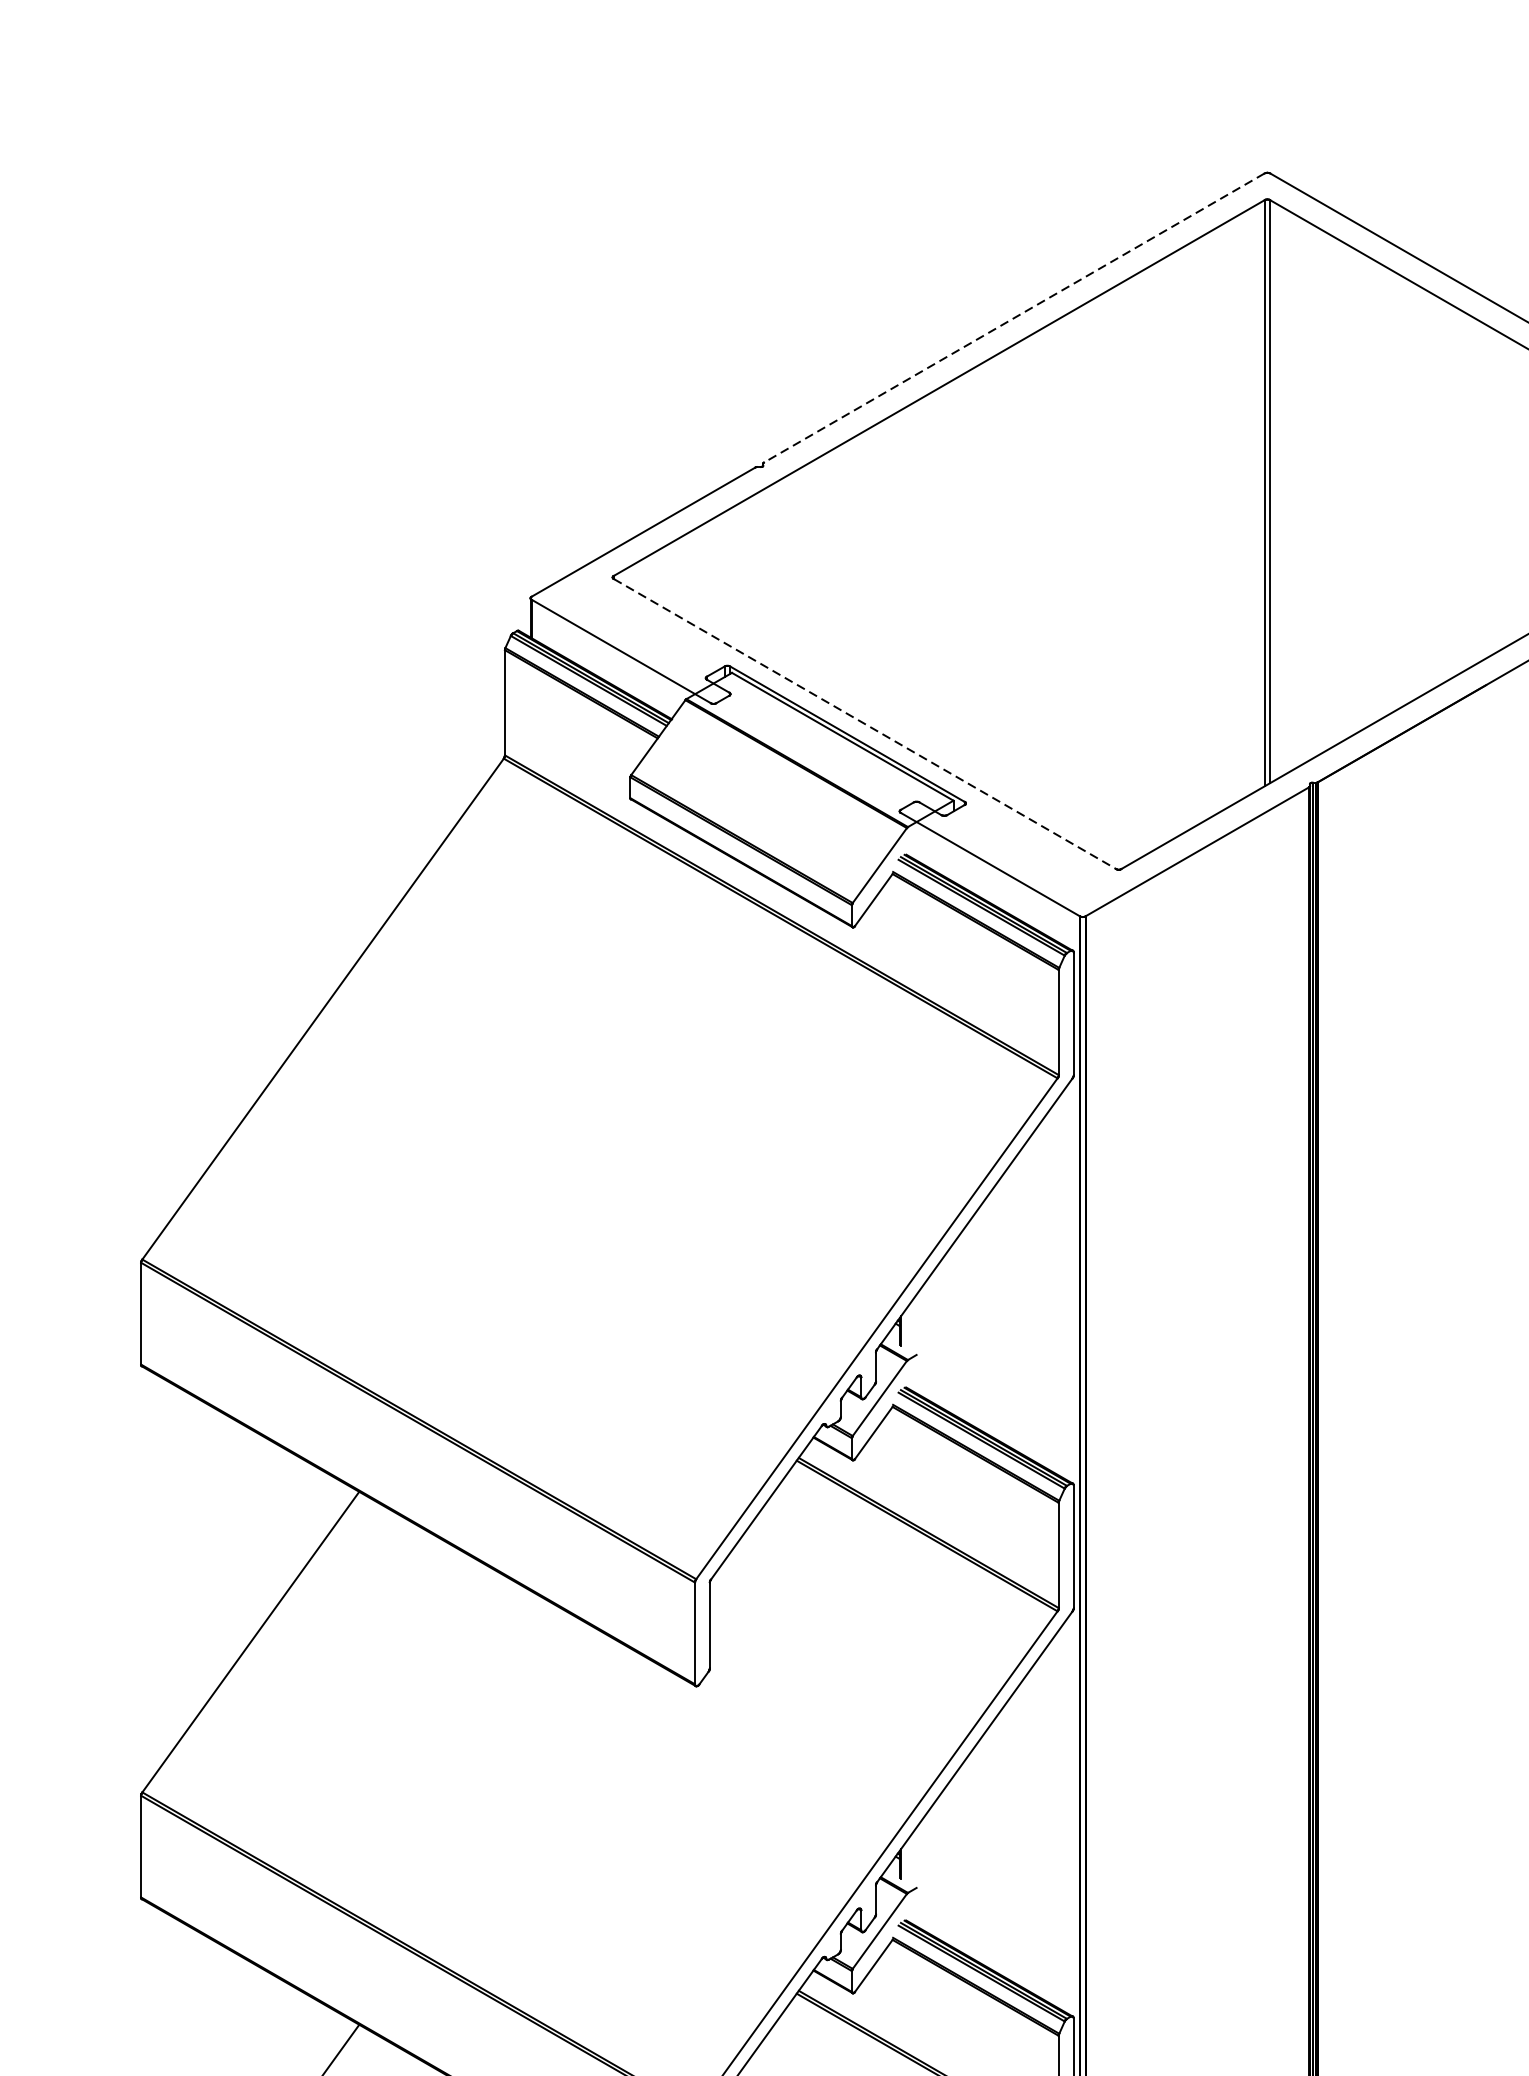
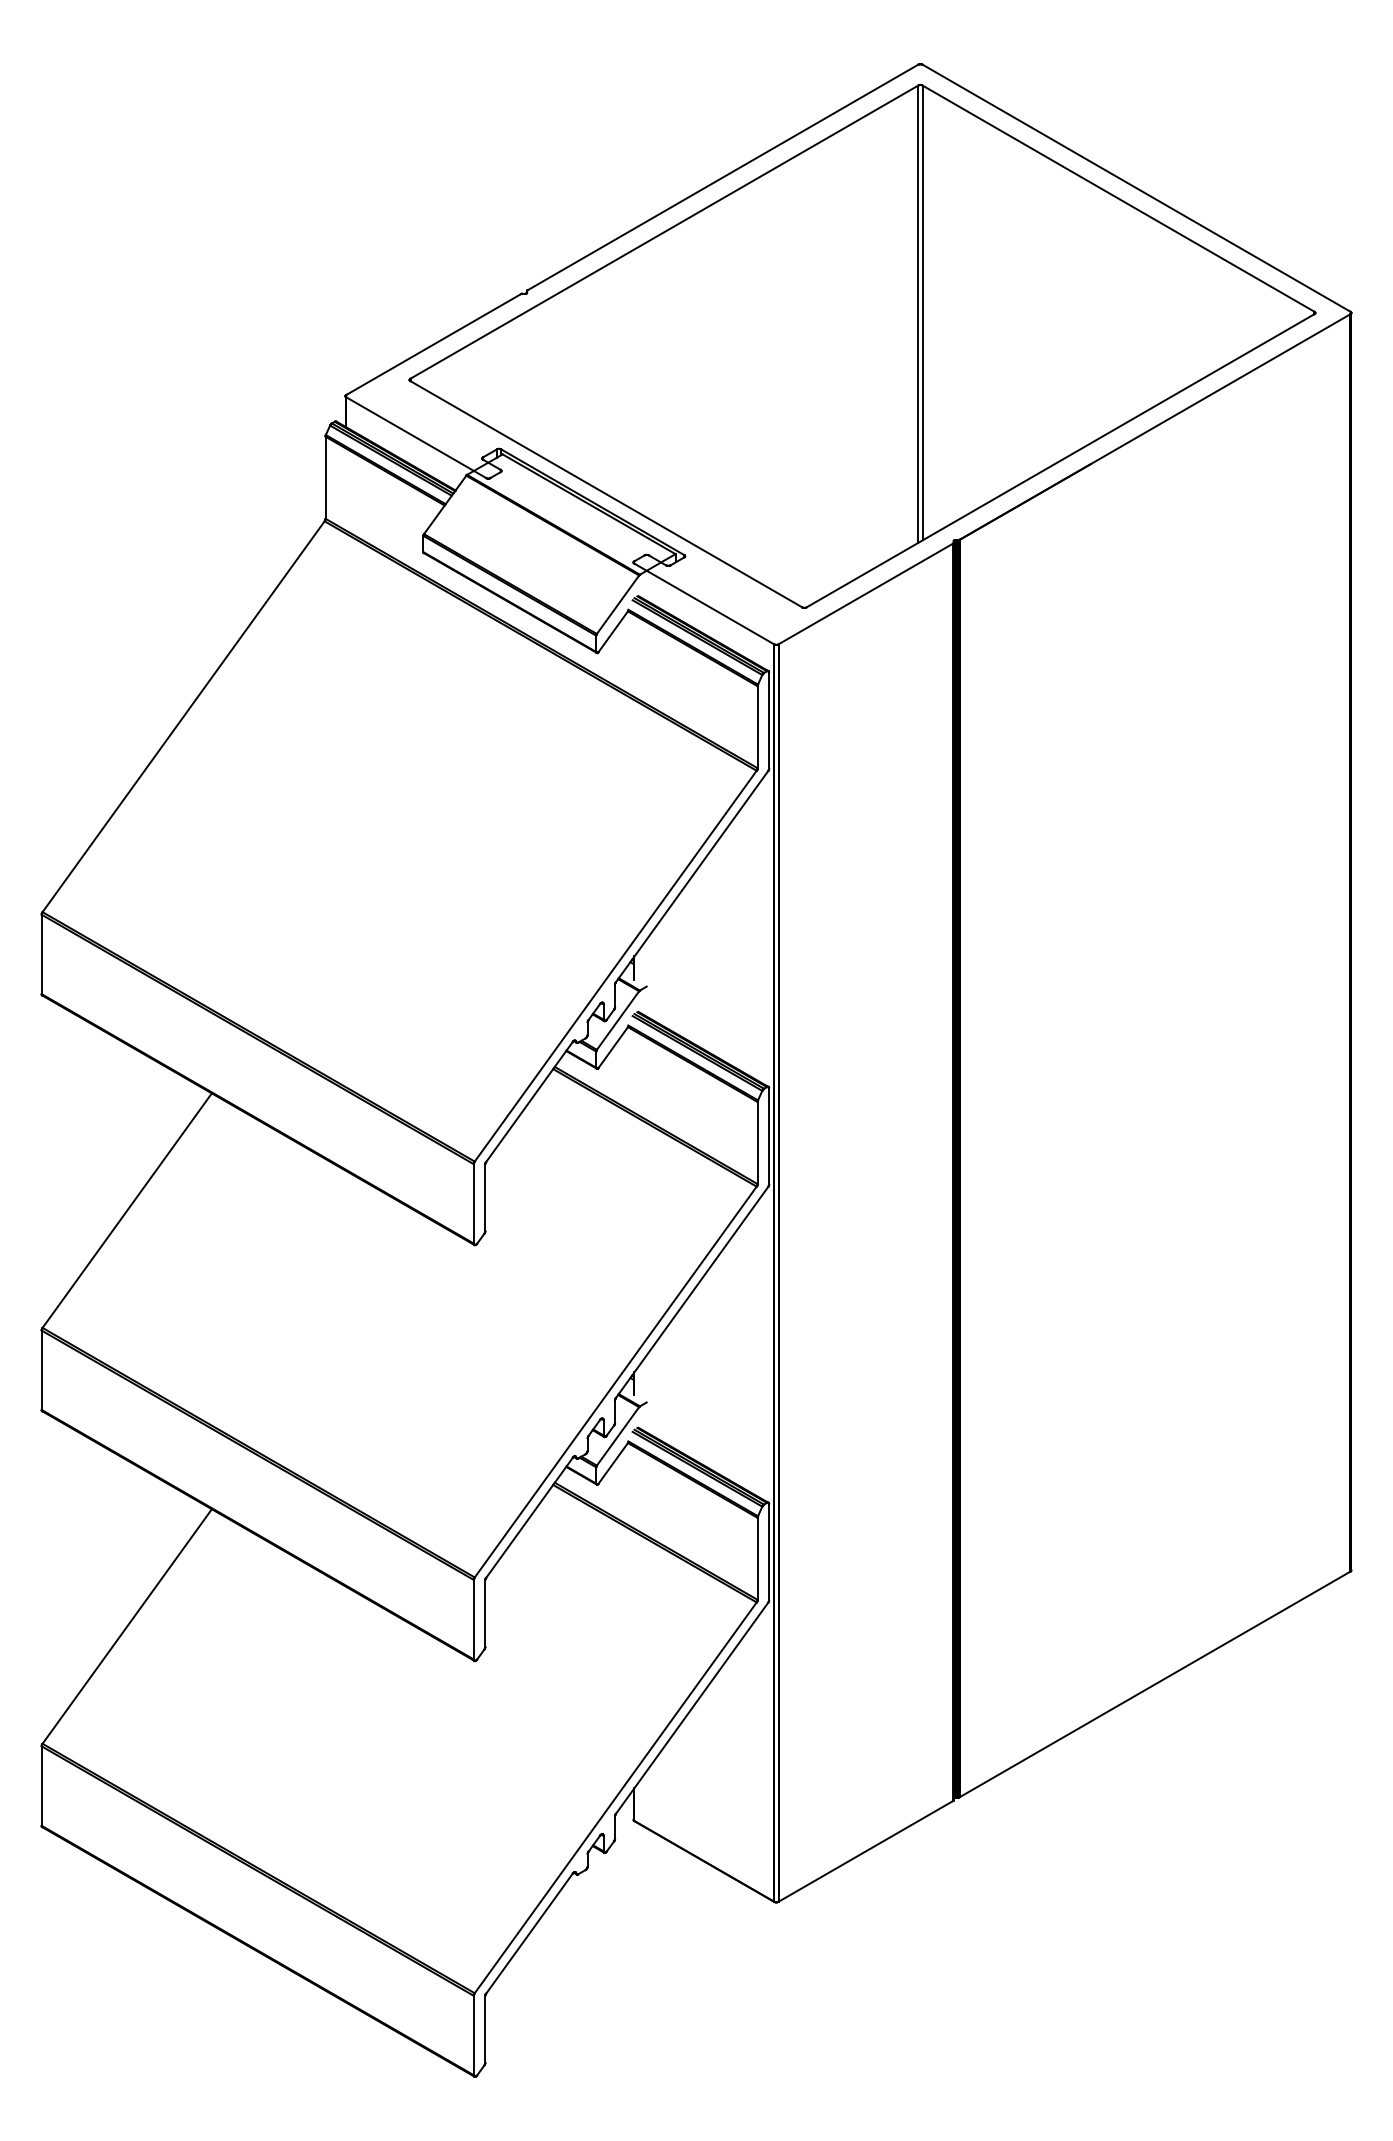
line: (1013, 318) -> (722, 177), dashed -> solid
line: (865, 724) -> (606, 494), dashed -> solid

